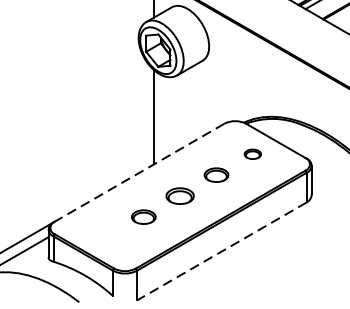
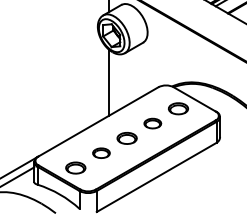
part: (252, 153) -> (178, 108), size x1.67
line: (139, 173) -> (98, 122), dashed -> solid
part: (107, 237) -> (75, 167), added
line: (221, 251) -> (156, 177), dashed -> solid

